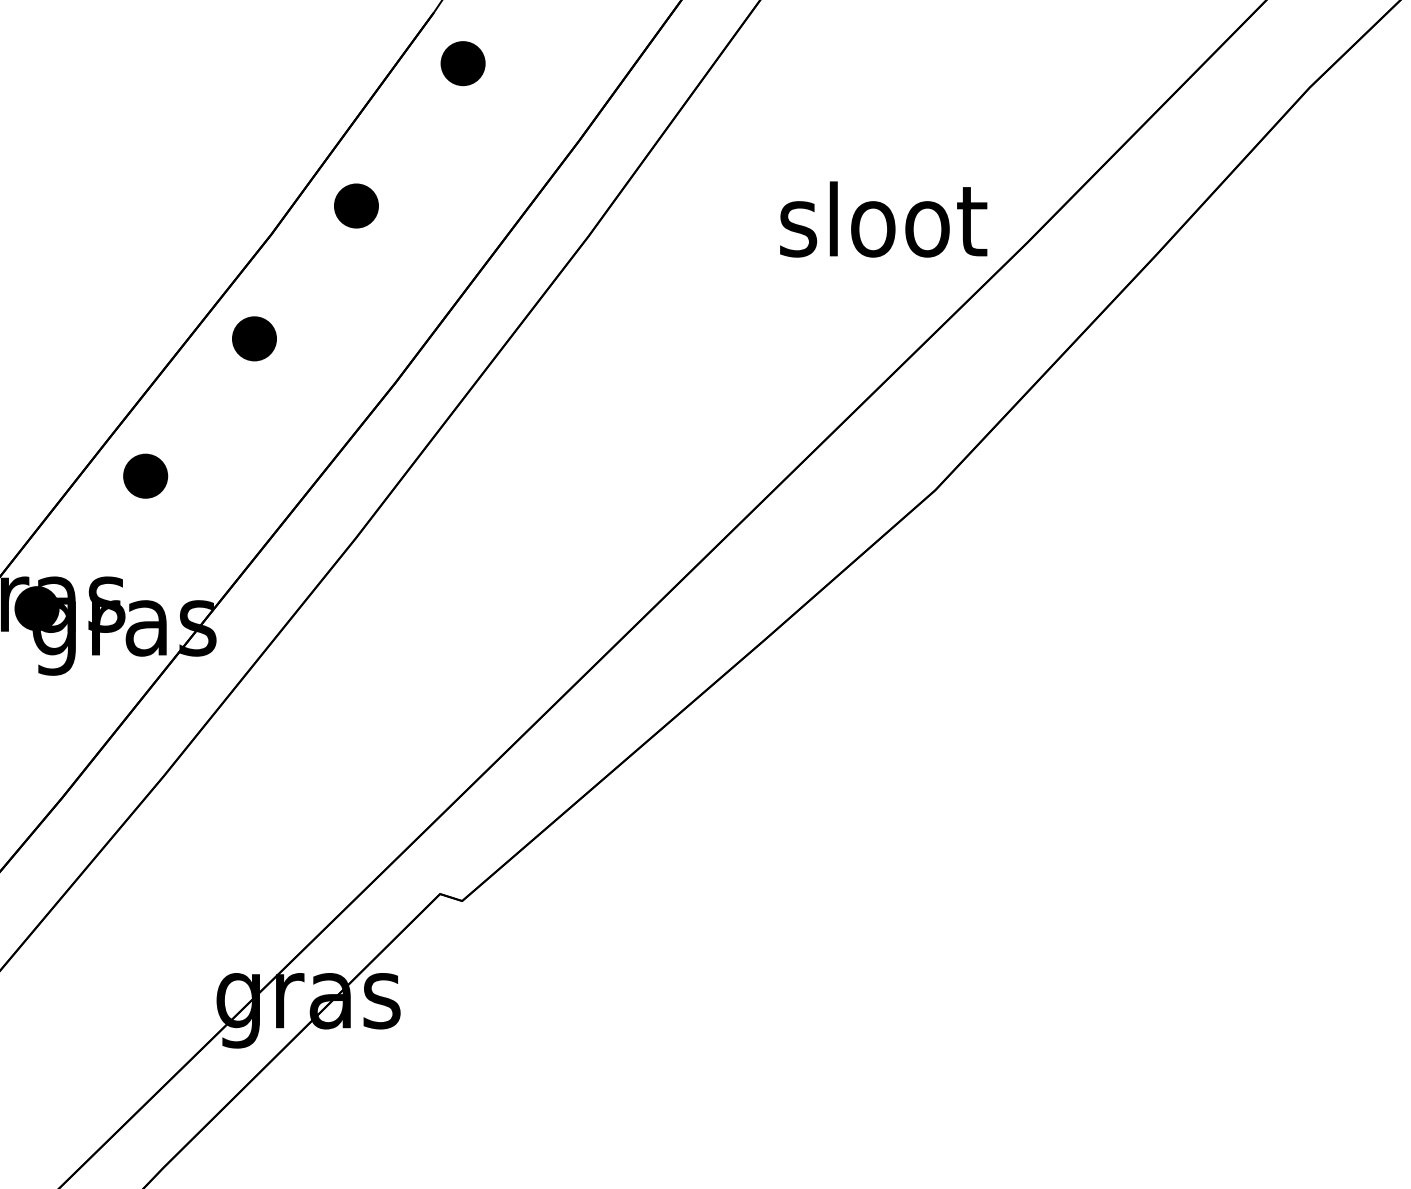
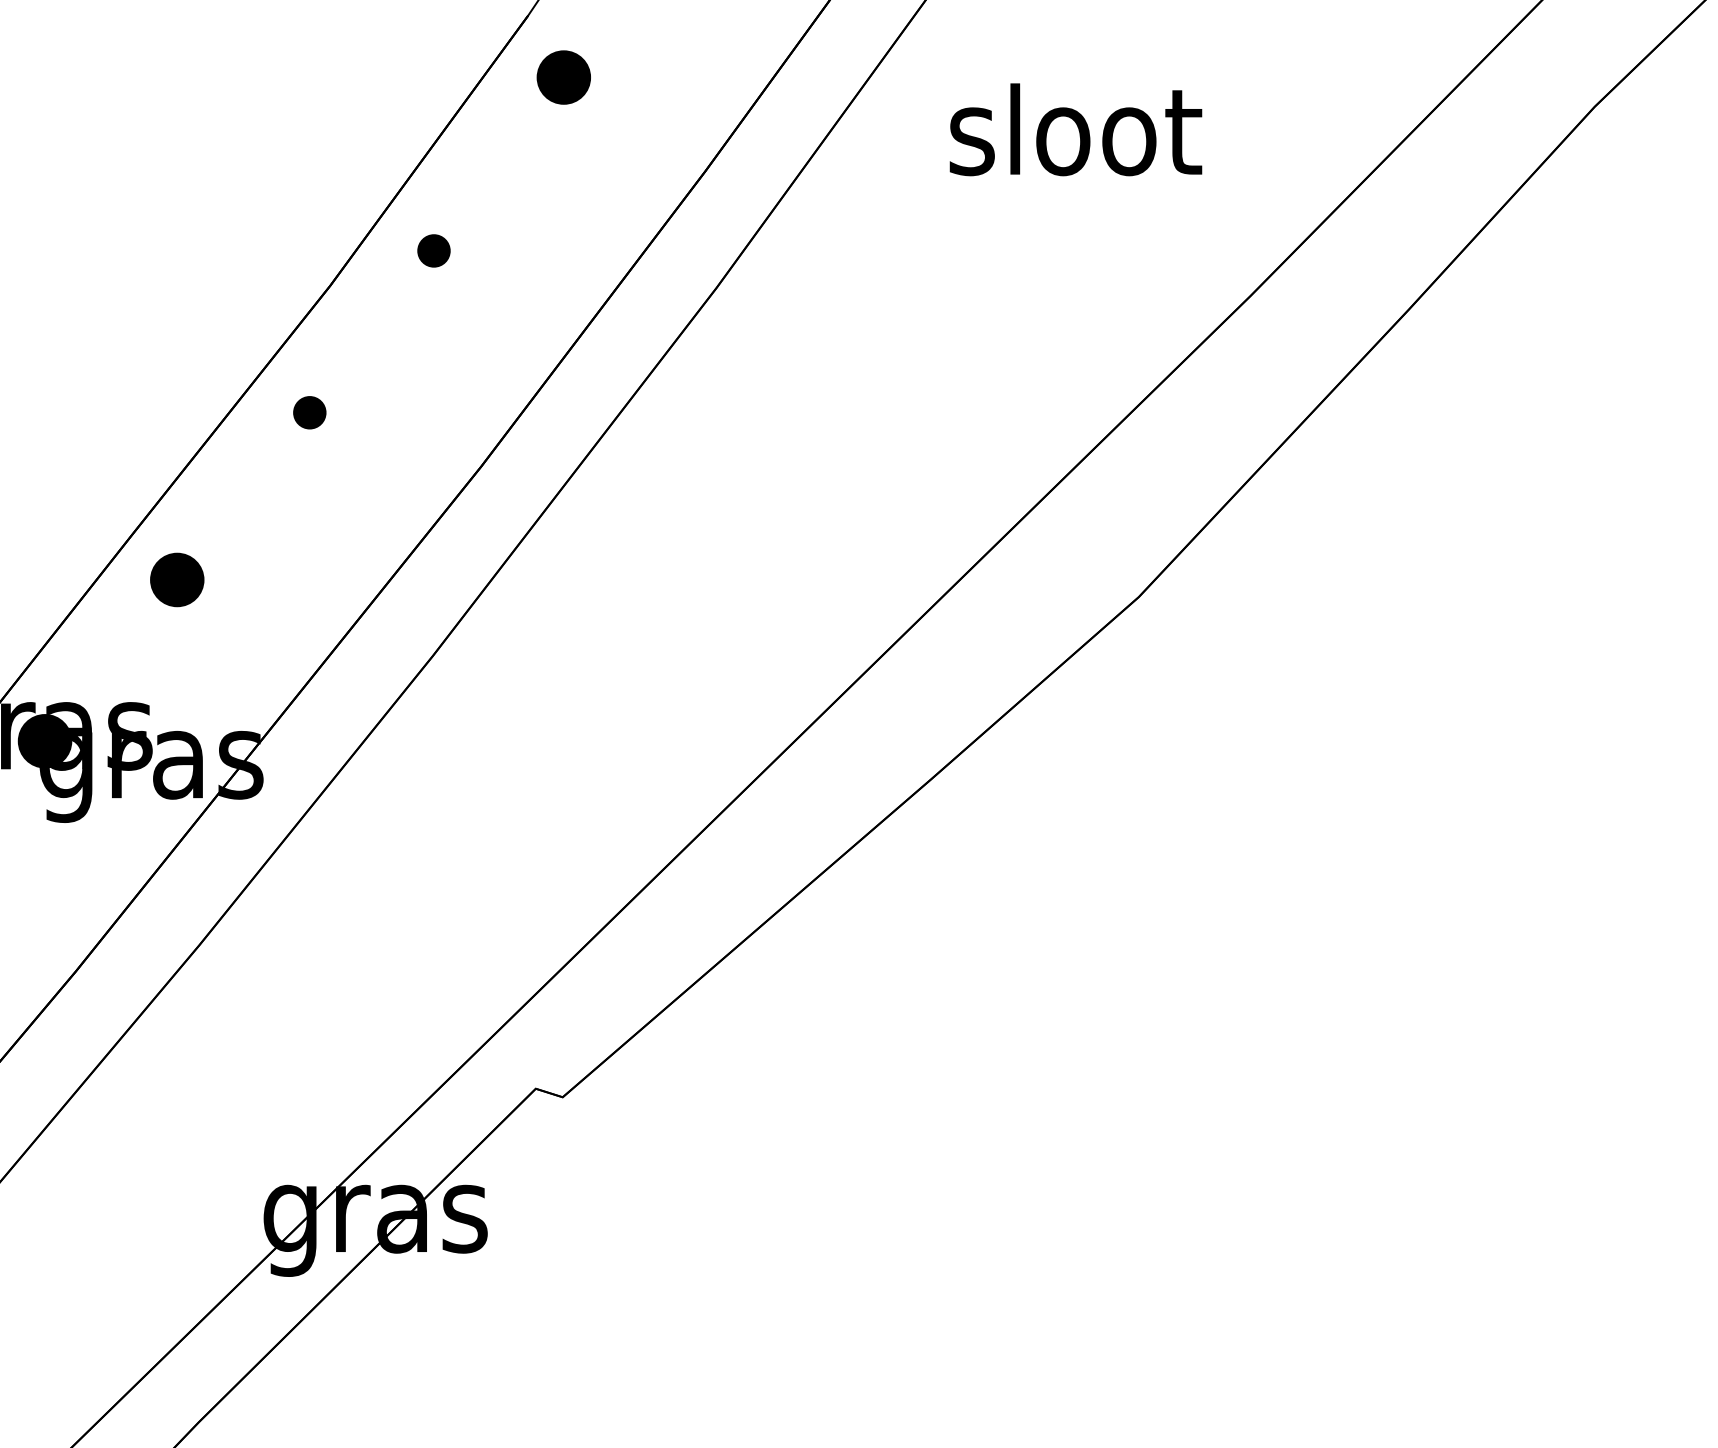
part: (356, 205) -> (434, 250), size x0.6
text: (883, 219) -> (1075, 129), moved
part: (254, 338) -> (309, 412), size x0.6

